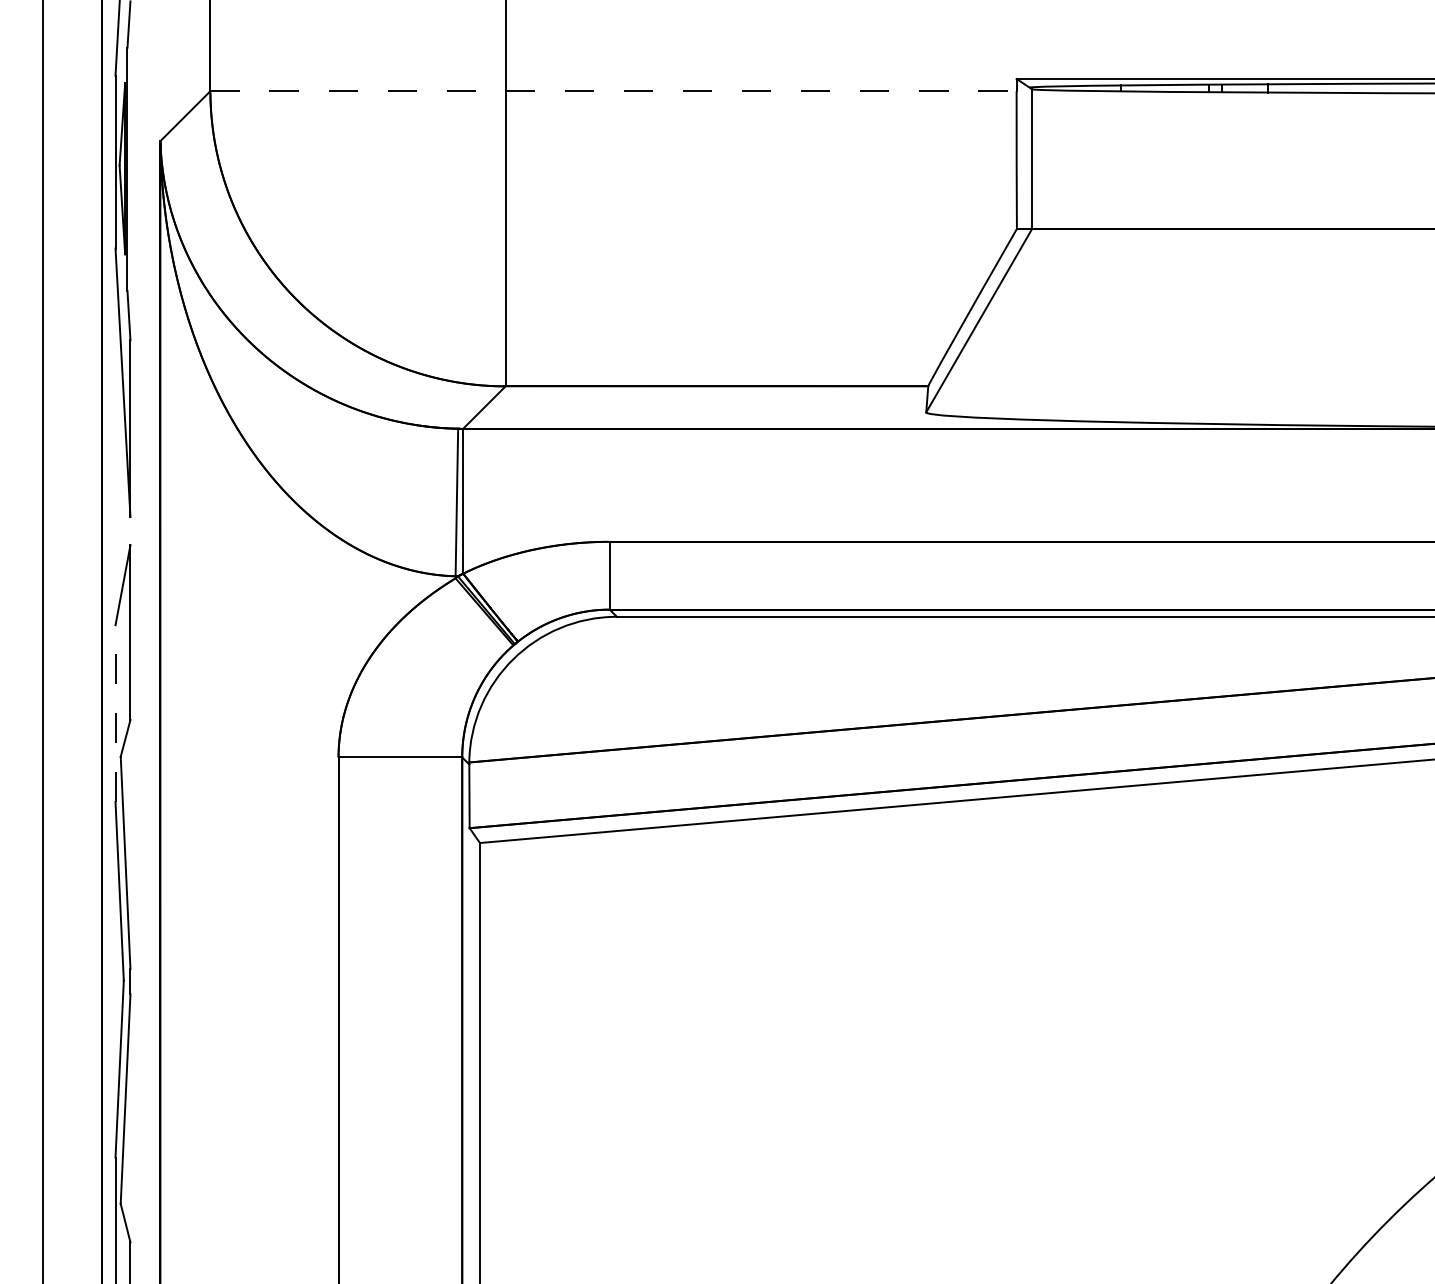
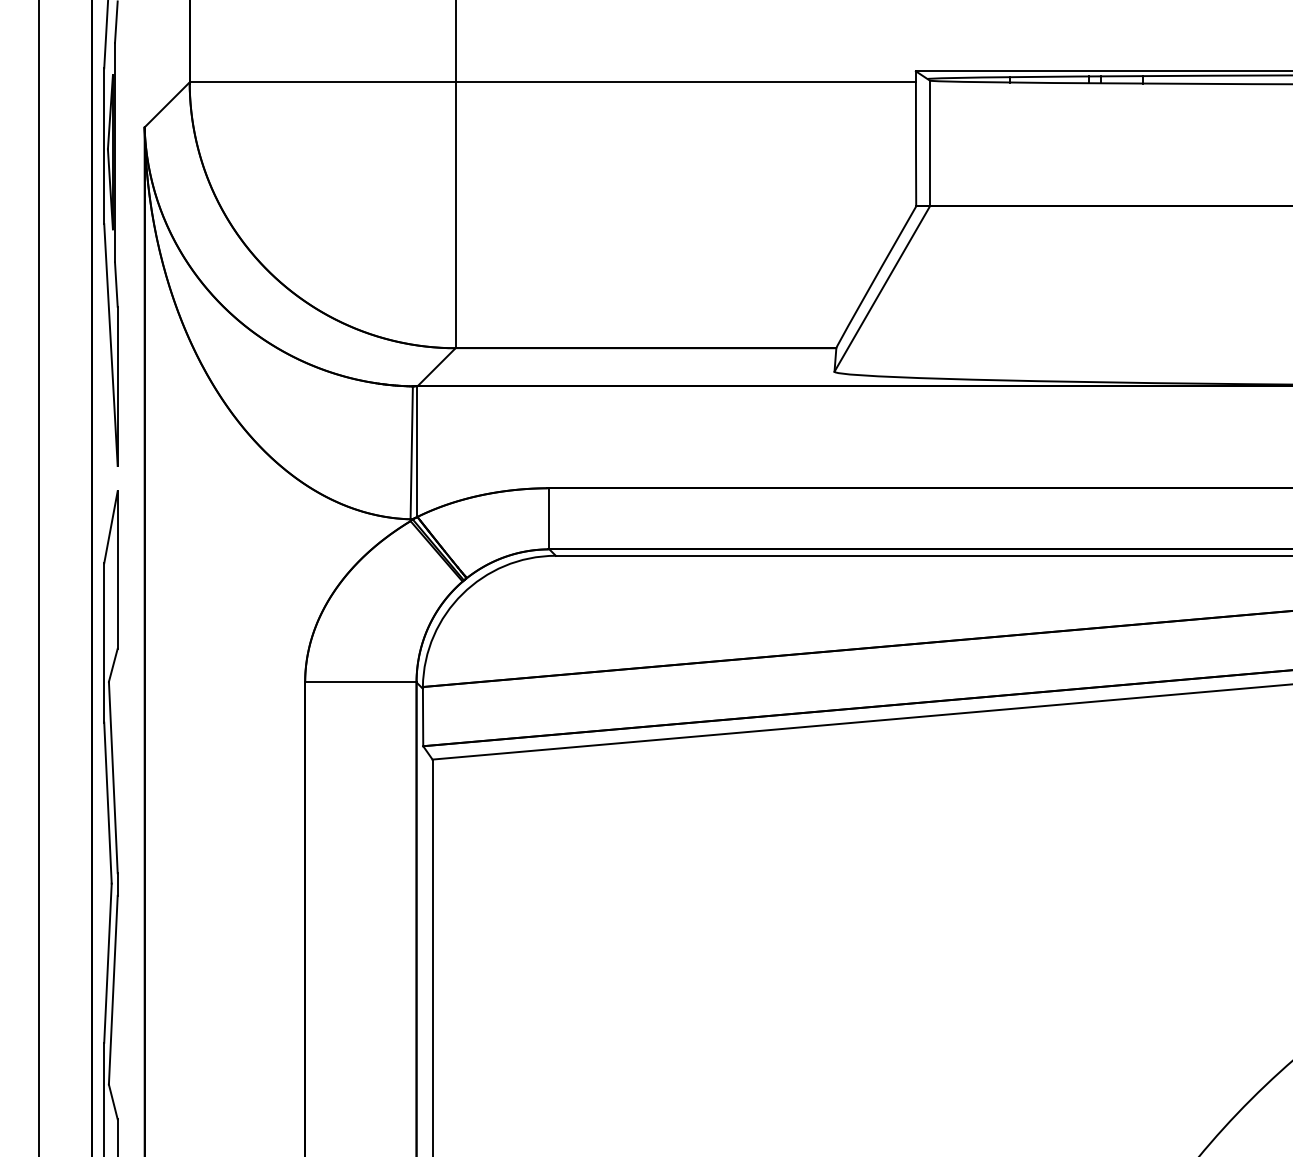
line: (614, 91) -> (553, 82), dashed -> solid
line: (115, 713) -> (104, 642), dashed -> solid

